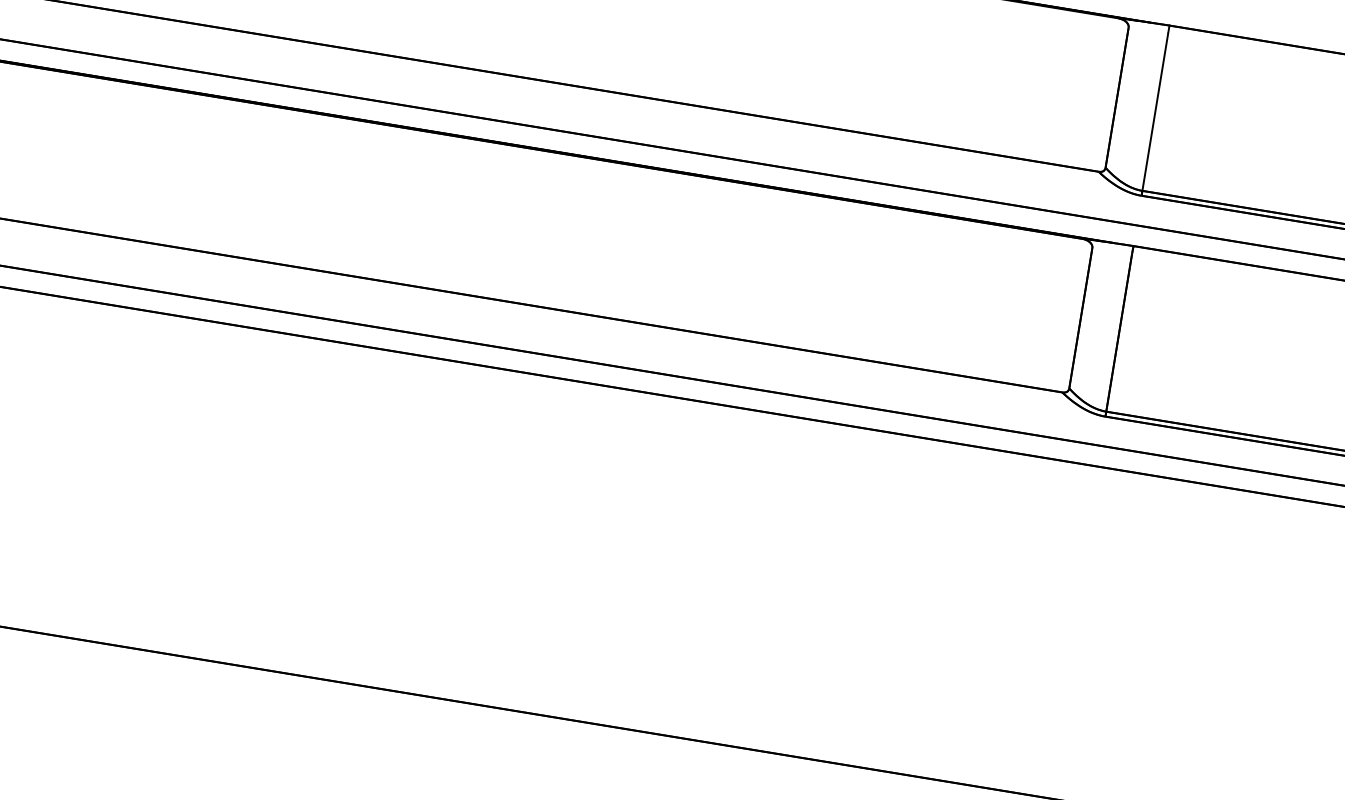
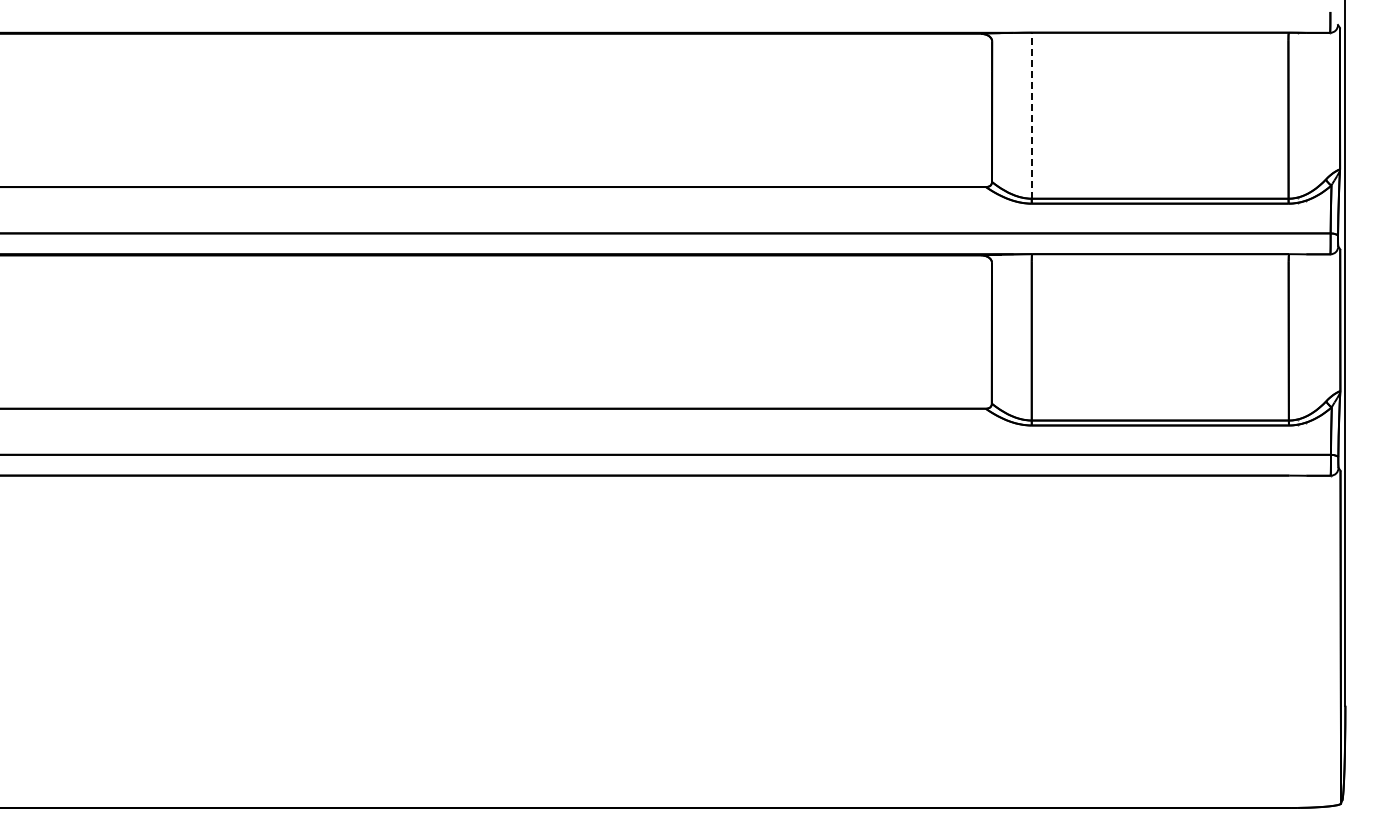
line: (1155, 107) -> (1031, 115), solid -> dashed

